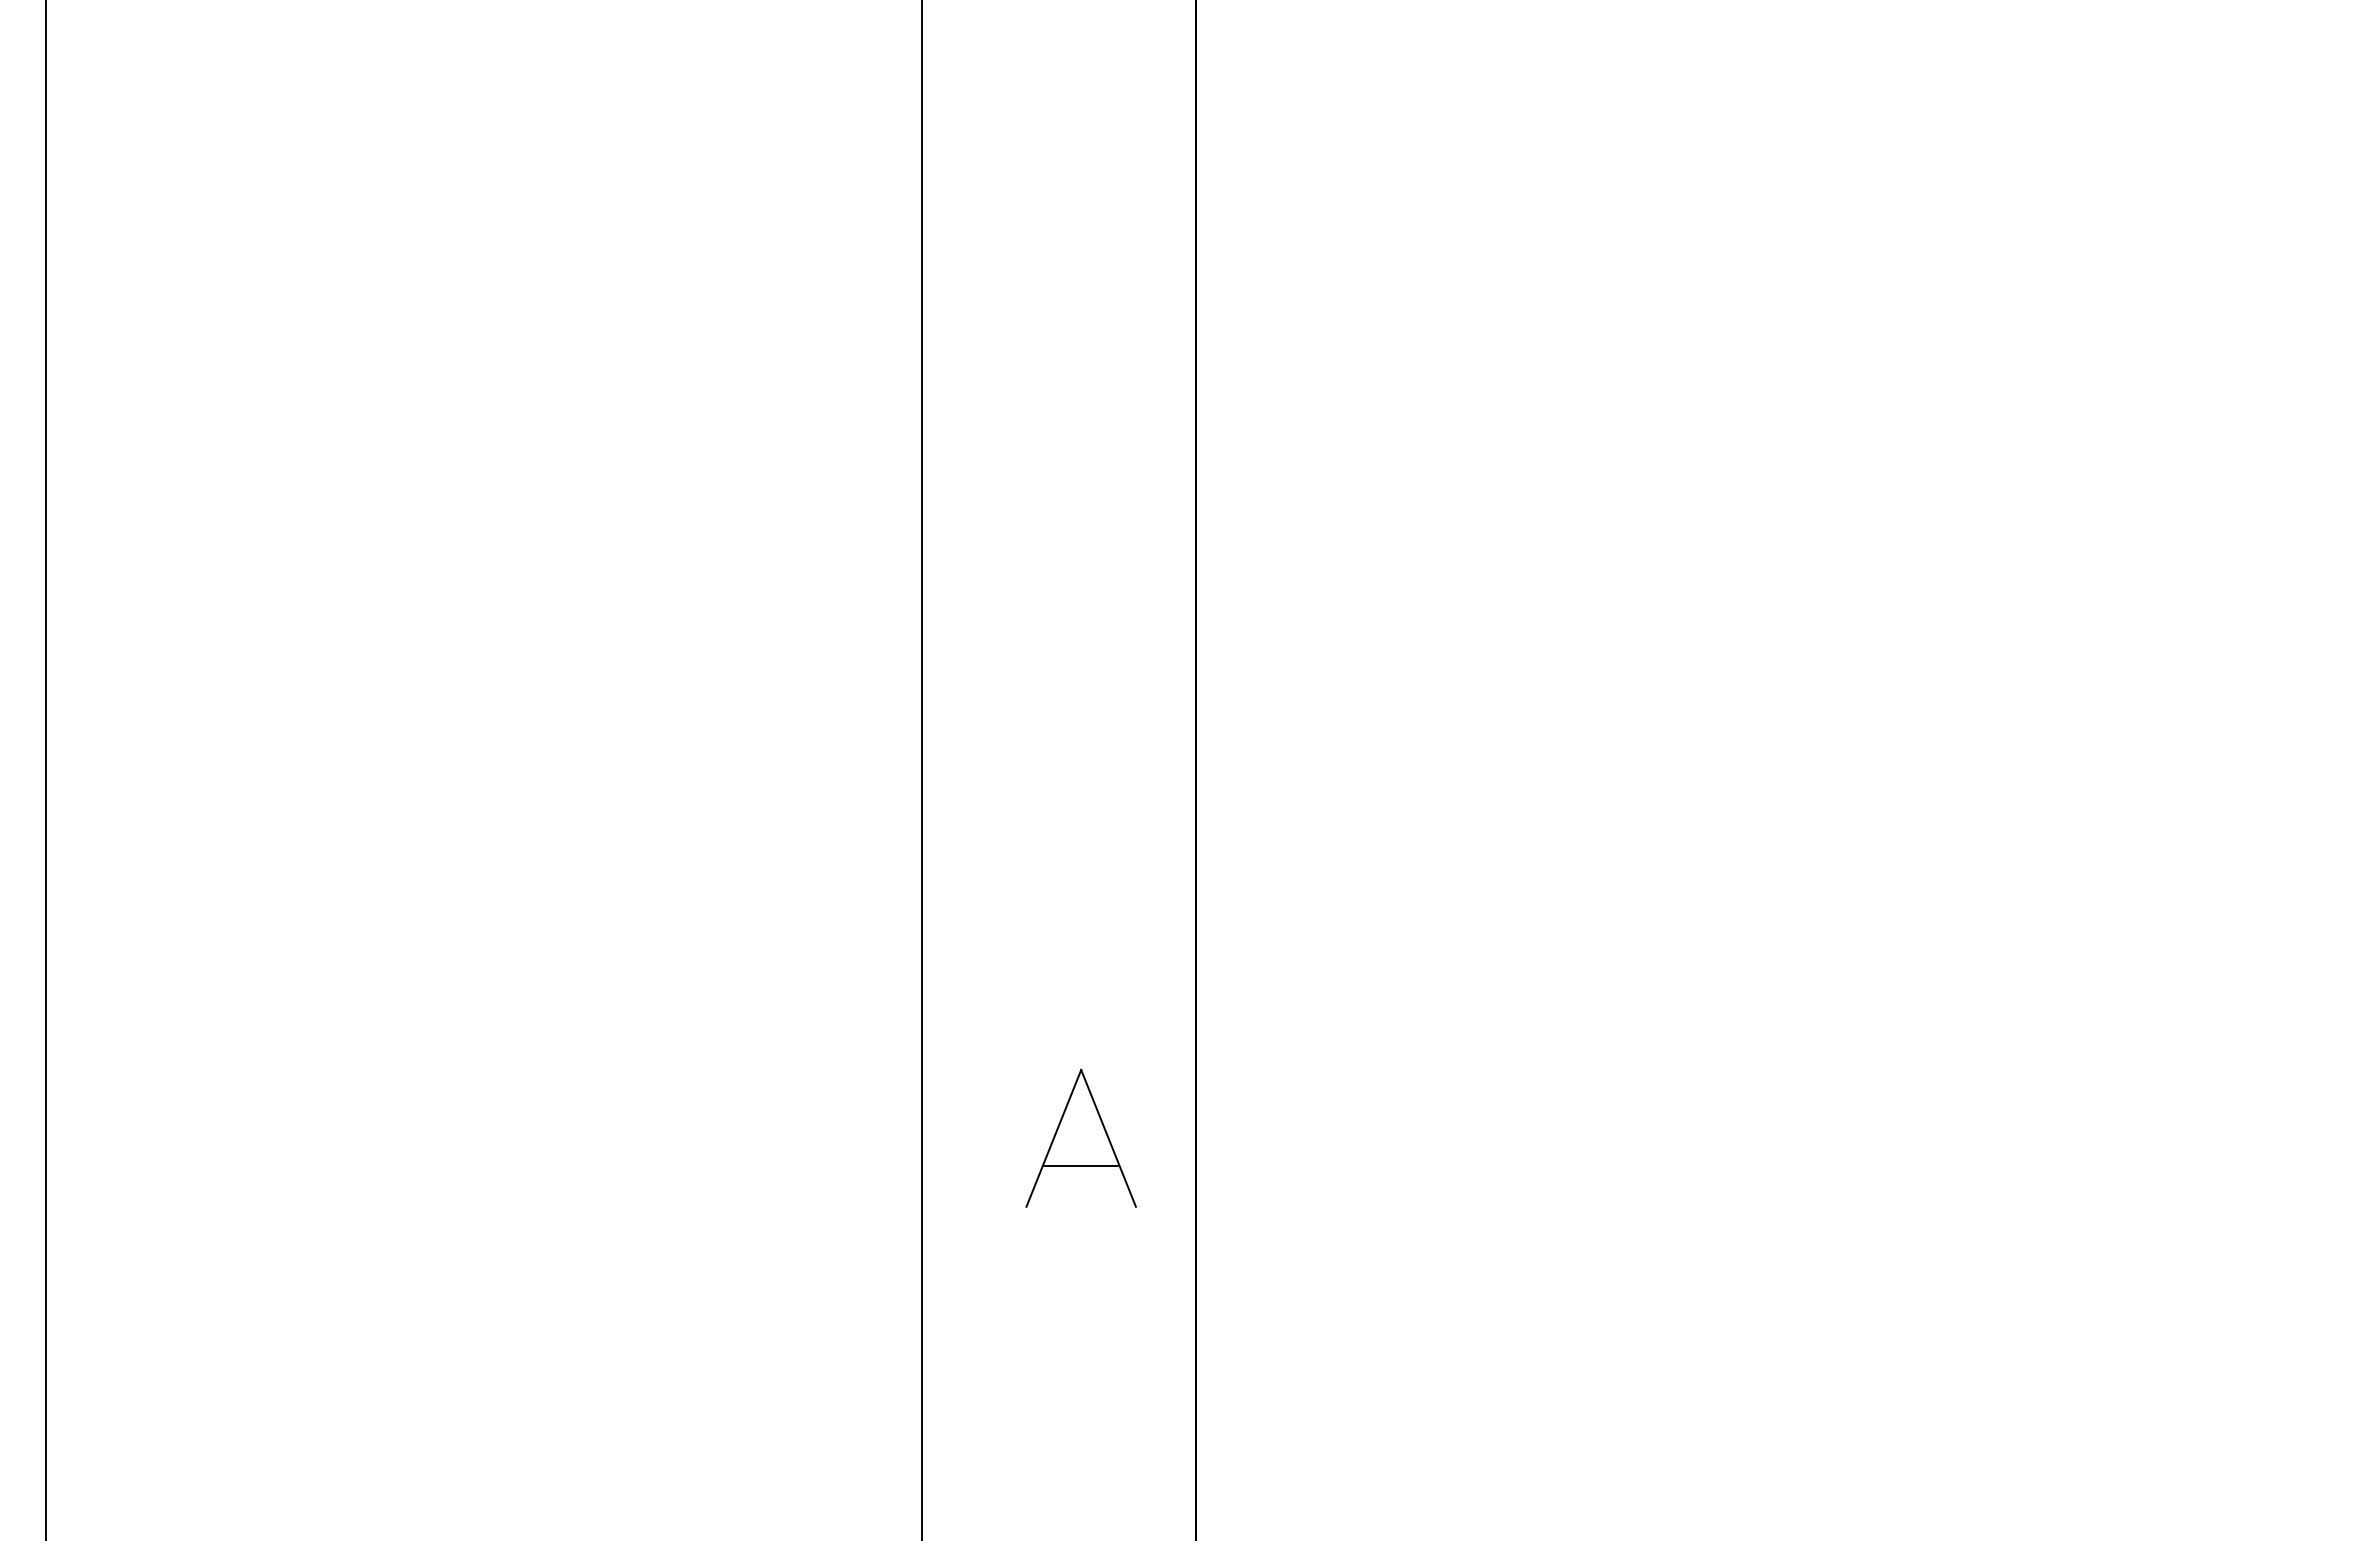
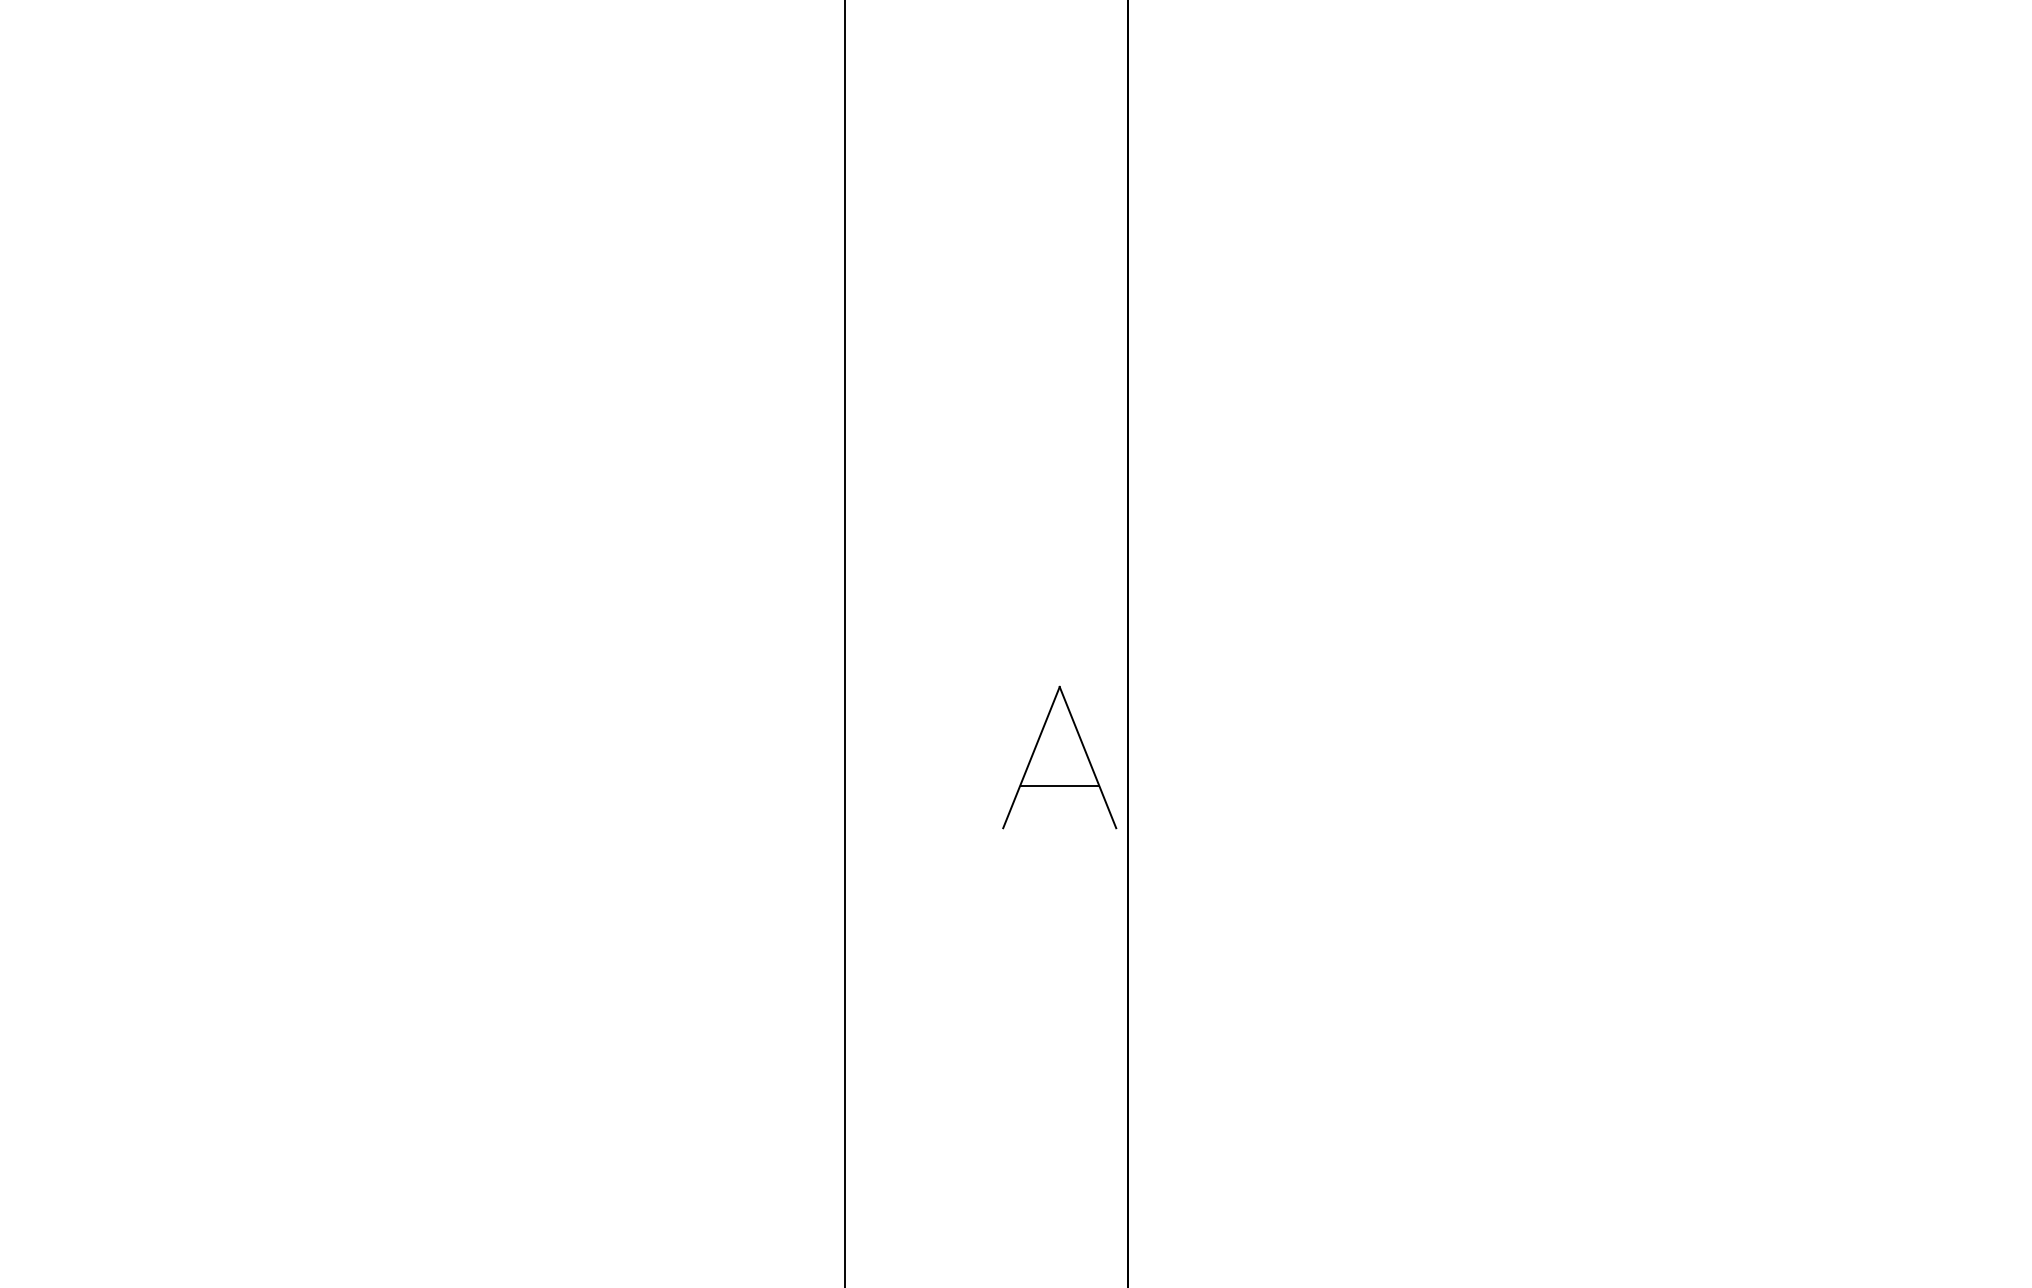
part: (1080, 1137) -> (1058, 756), moved

